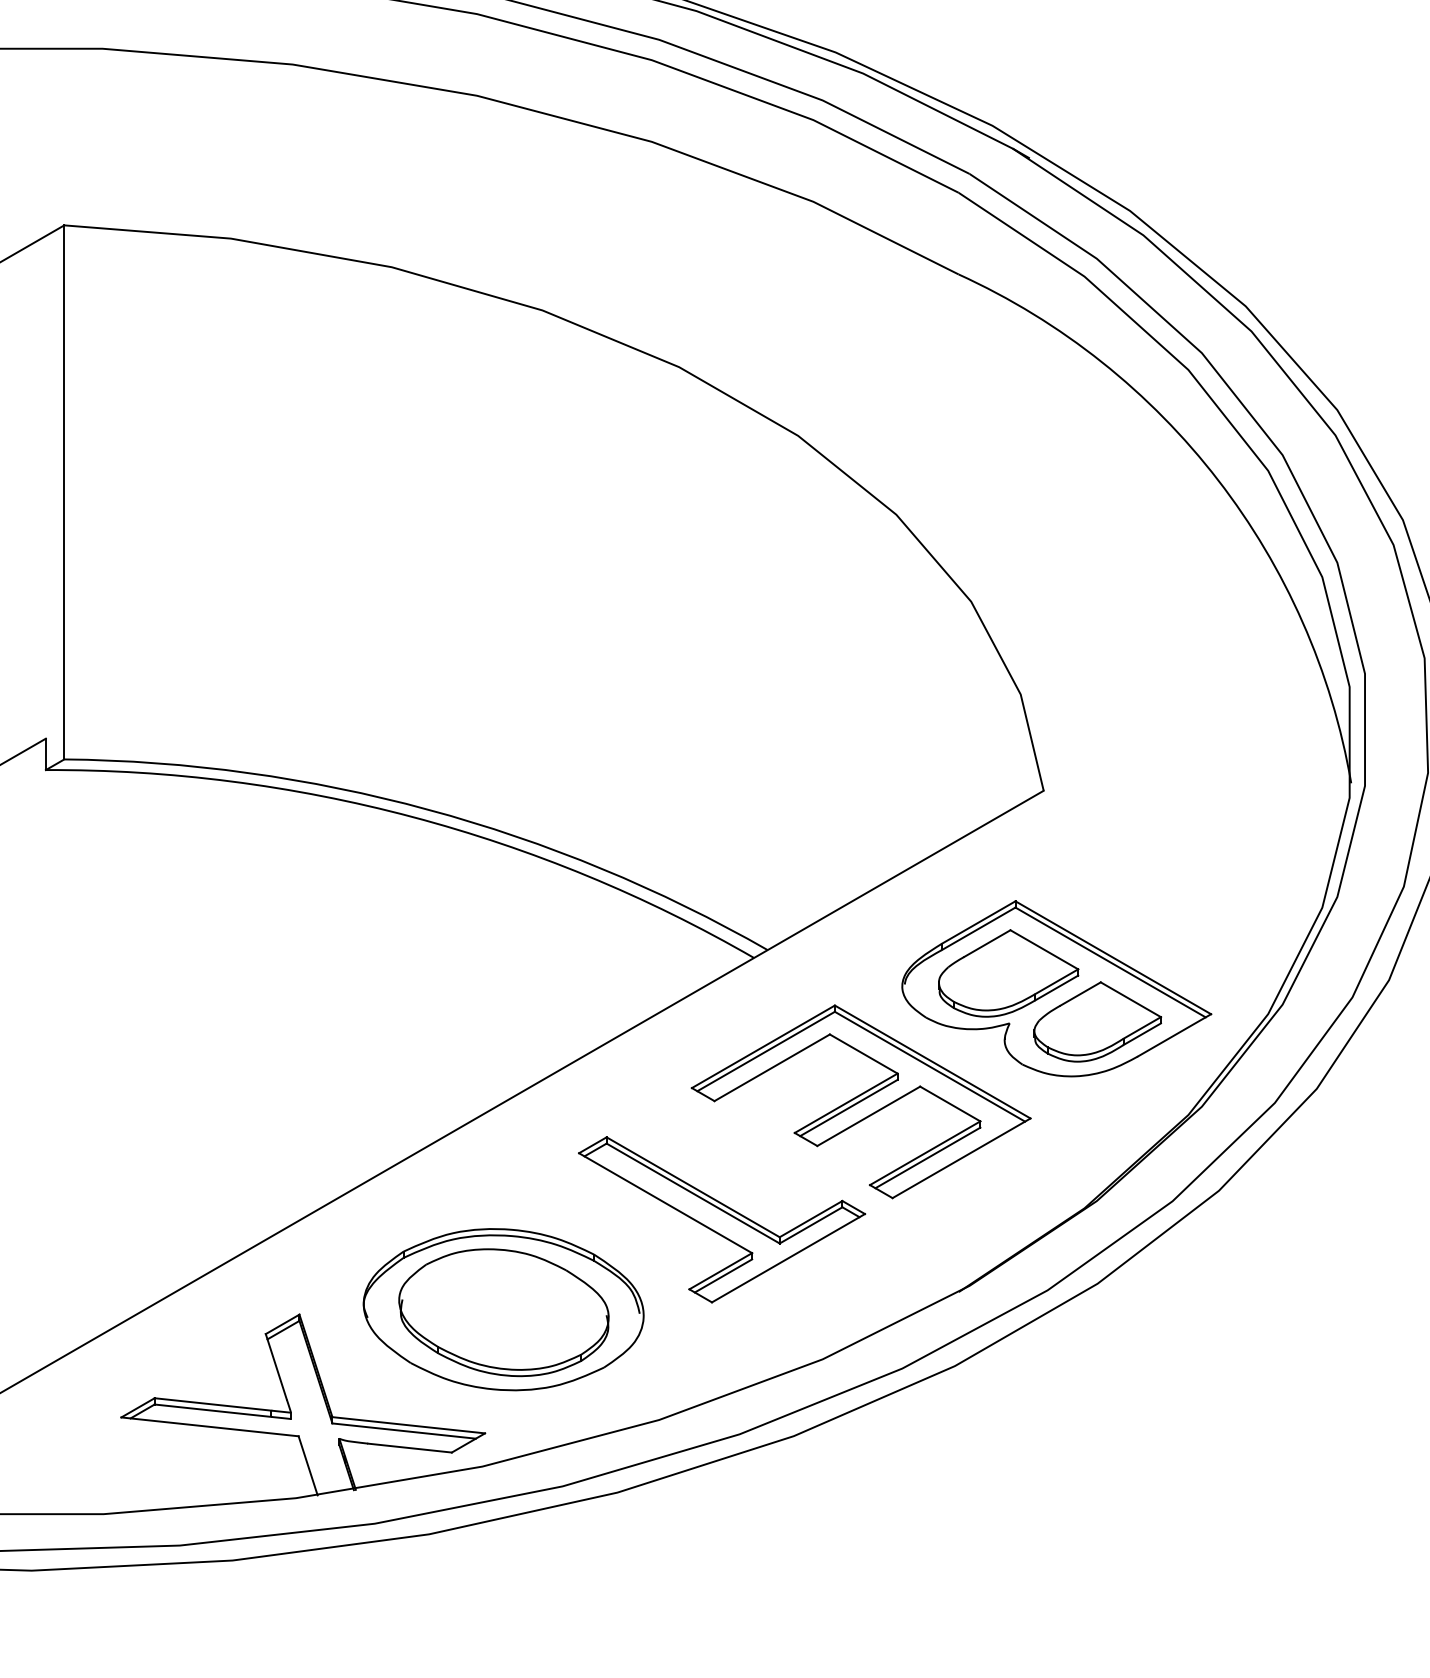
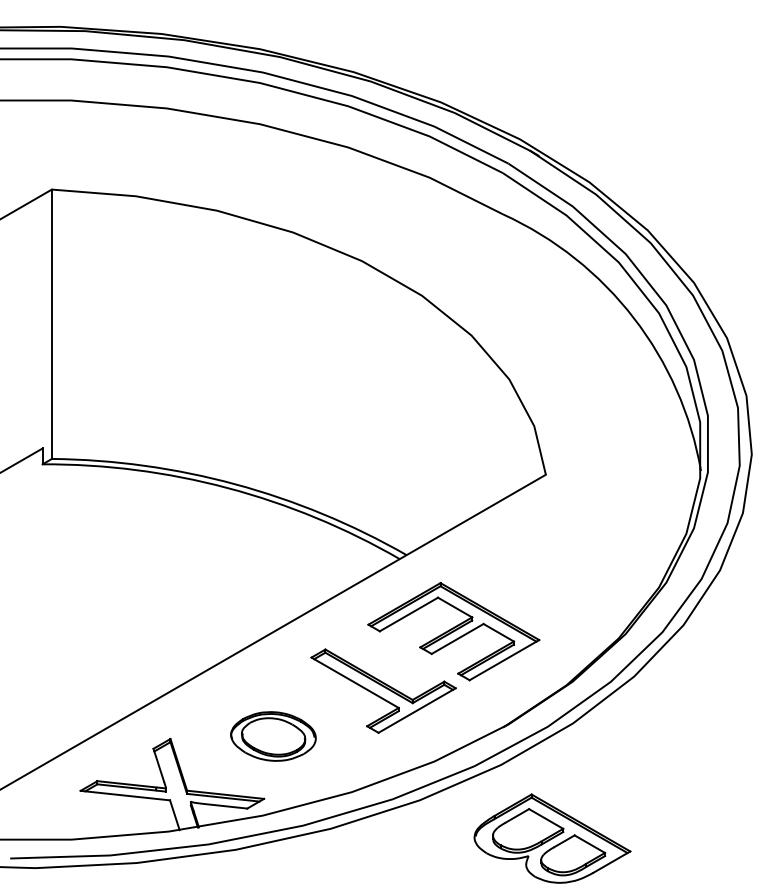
part: (1056, 988) -> (552, 838), moved
part: (503, 1309) -> (273, 736), size x0.6

